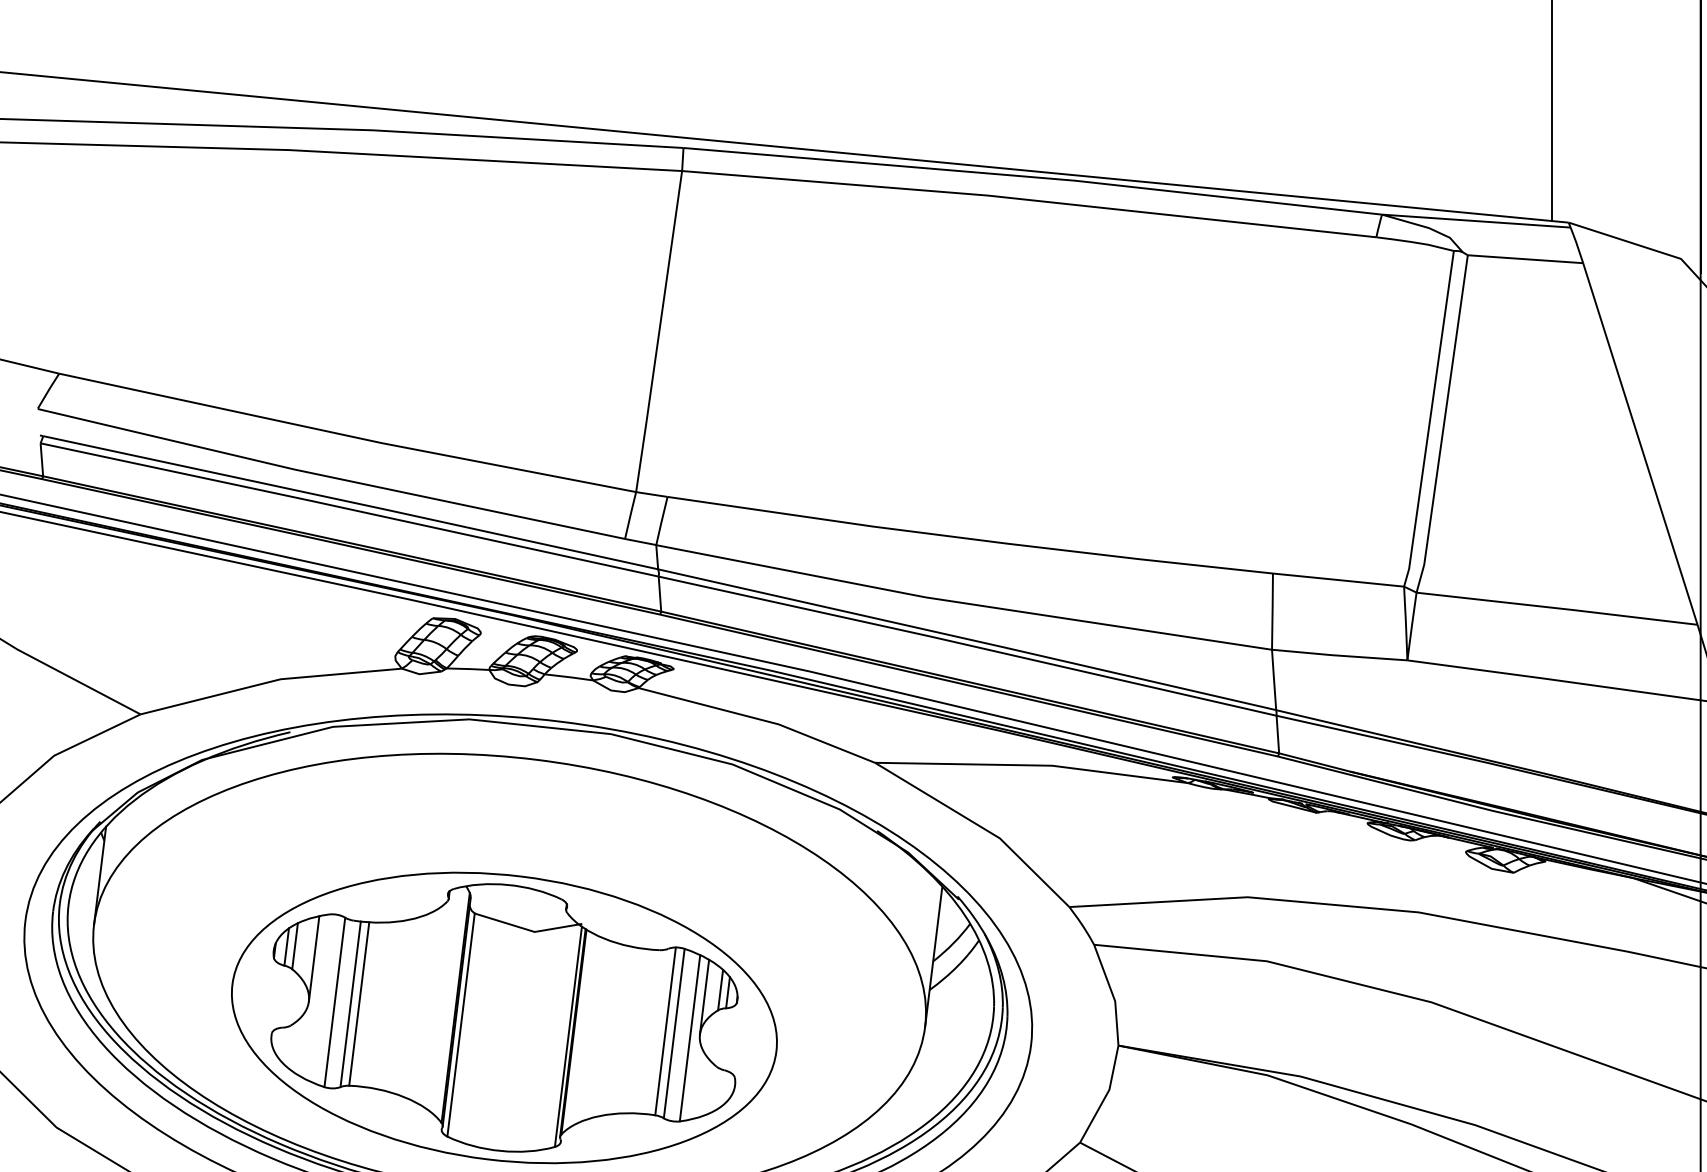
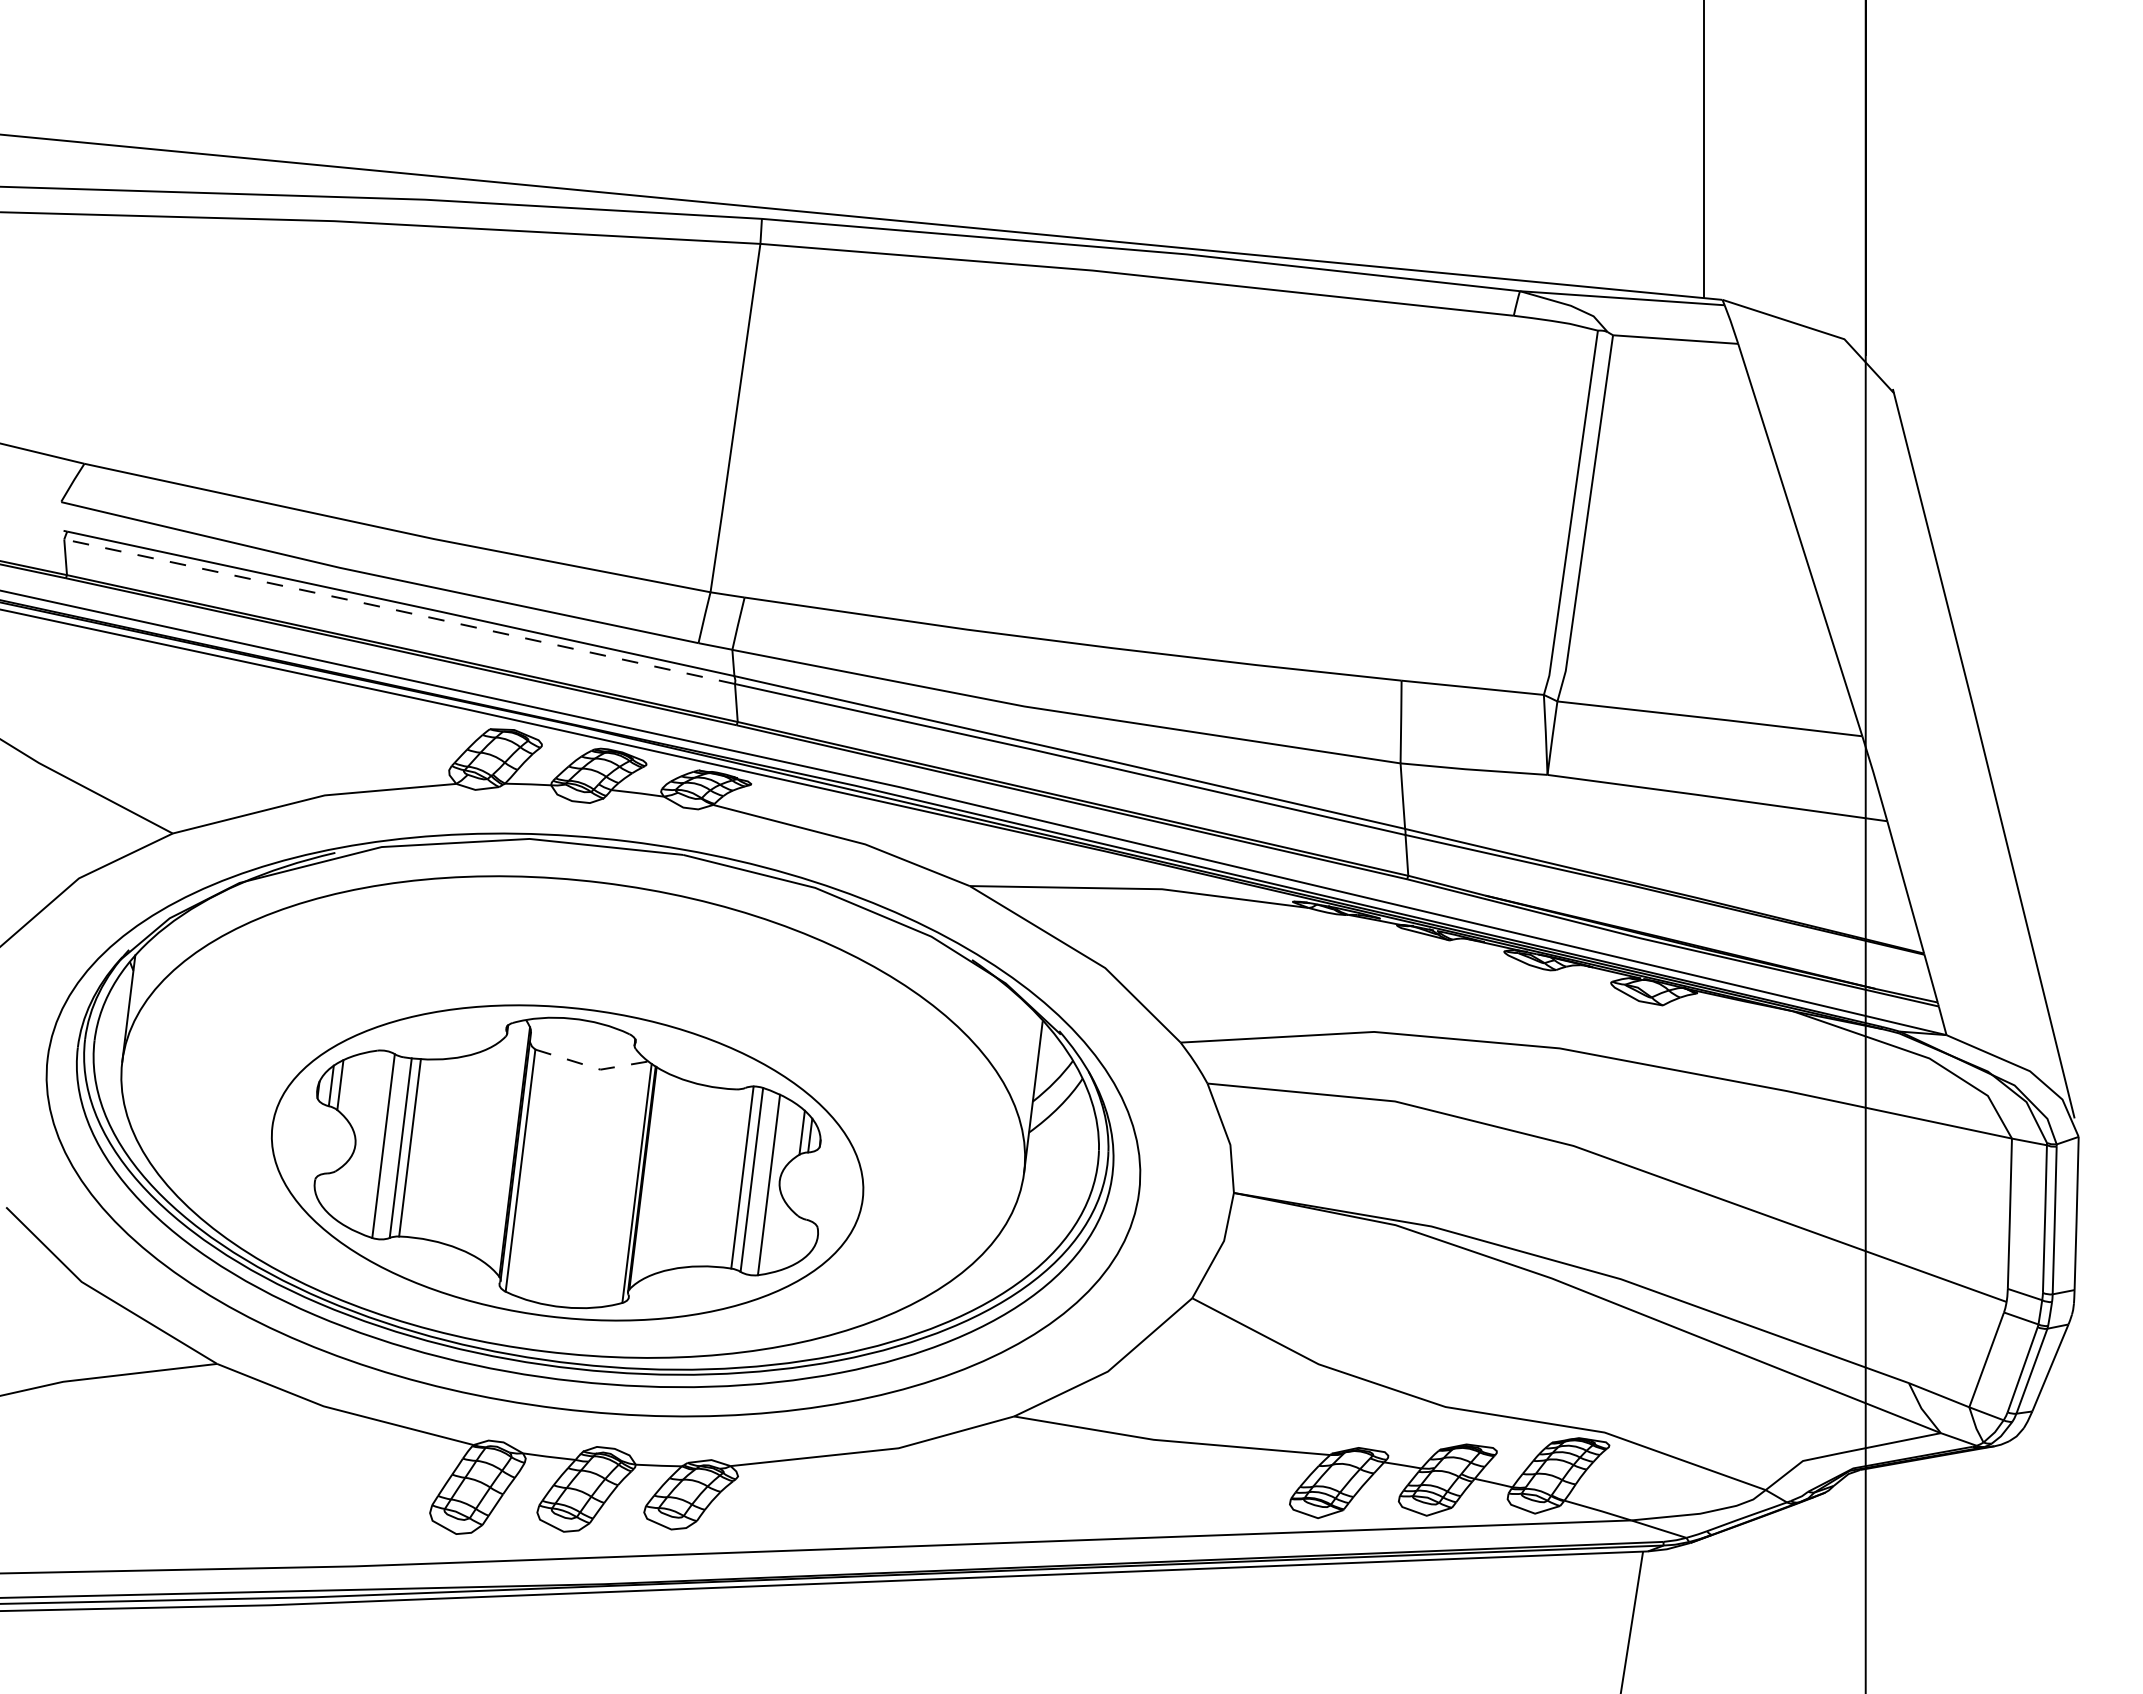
line: (349, 508) -> (399, 610), solid -> dashed
line: (528, 929) -> (593, 1067), solid -> dashed
line: (313, 958) -> (360, 1098), removed
line: (704, 996) -> (784, 1139), removed

